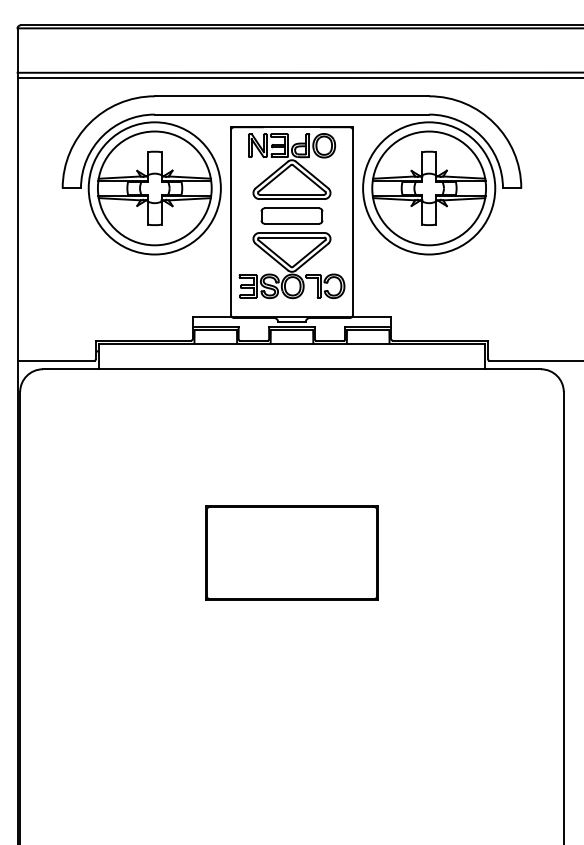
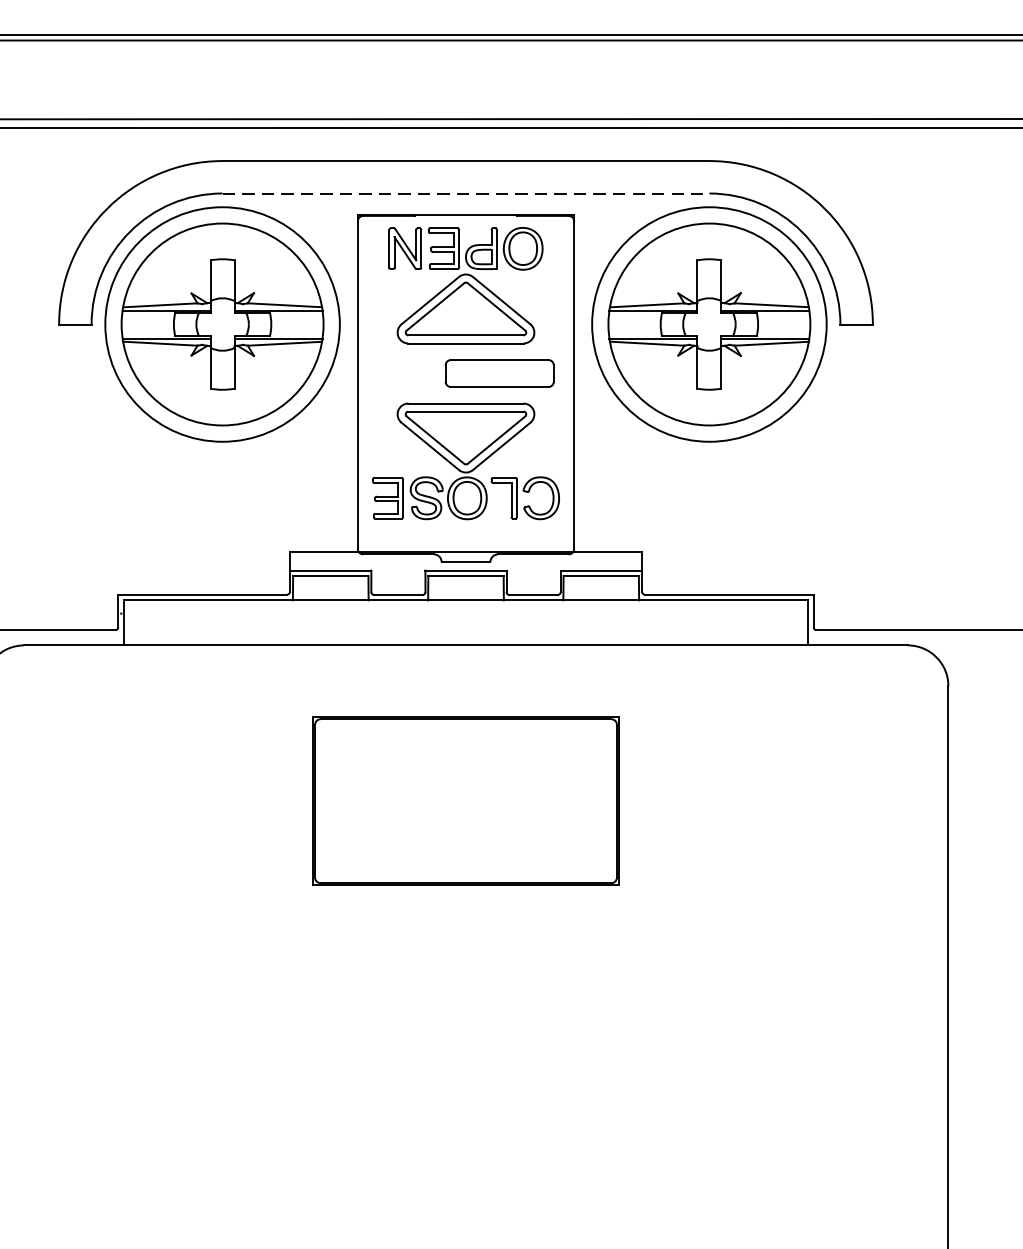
line: (292, 114) -> (466, 193), solid -> dashed
part: (291, 215) -> (498, 372), moved
part: (291, 552) -> (465, 800), moved

